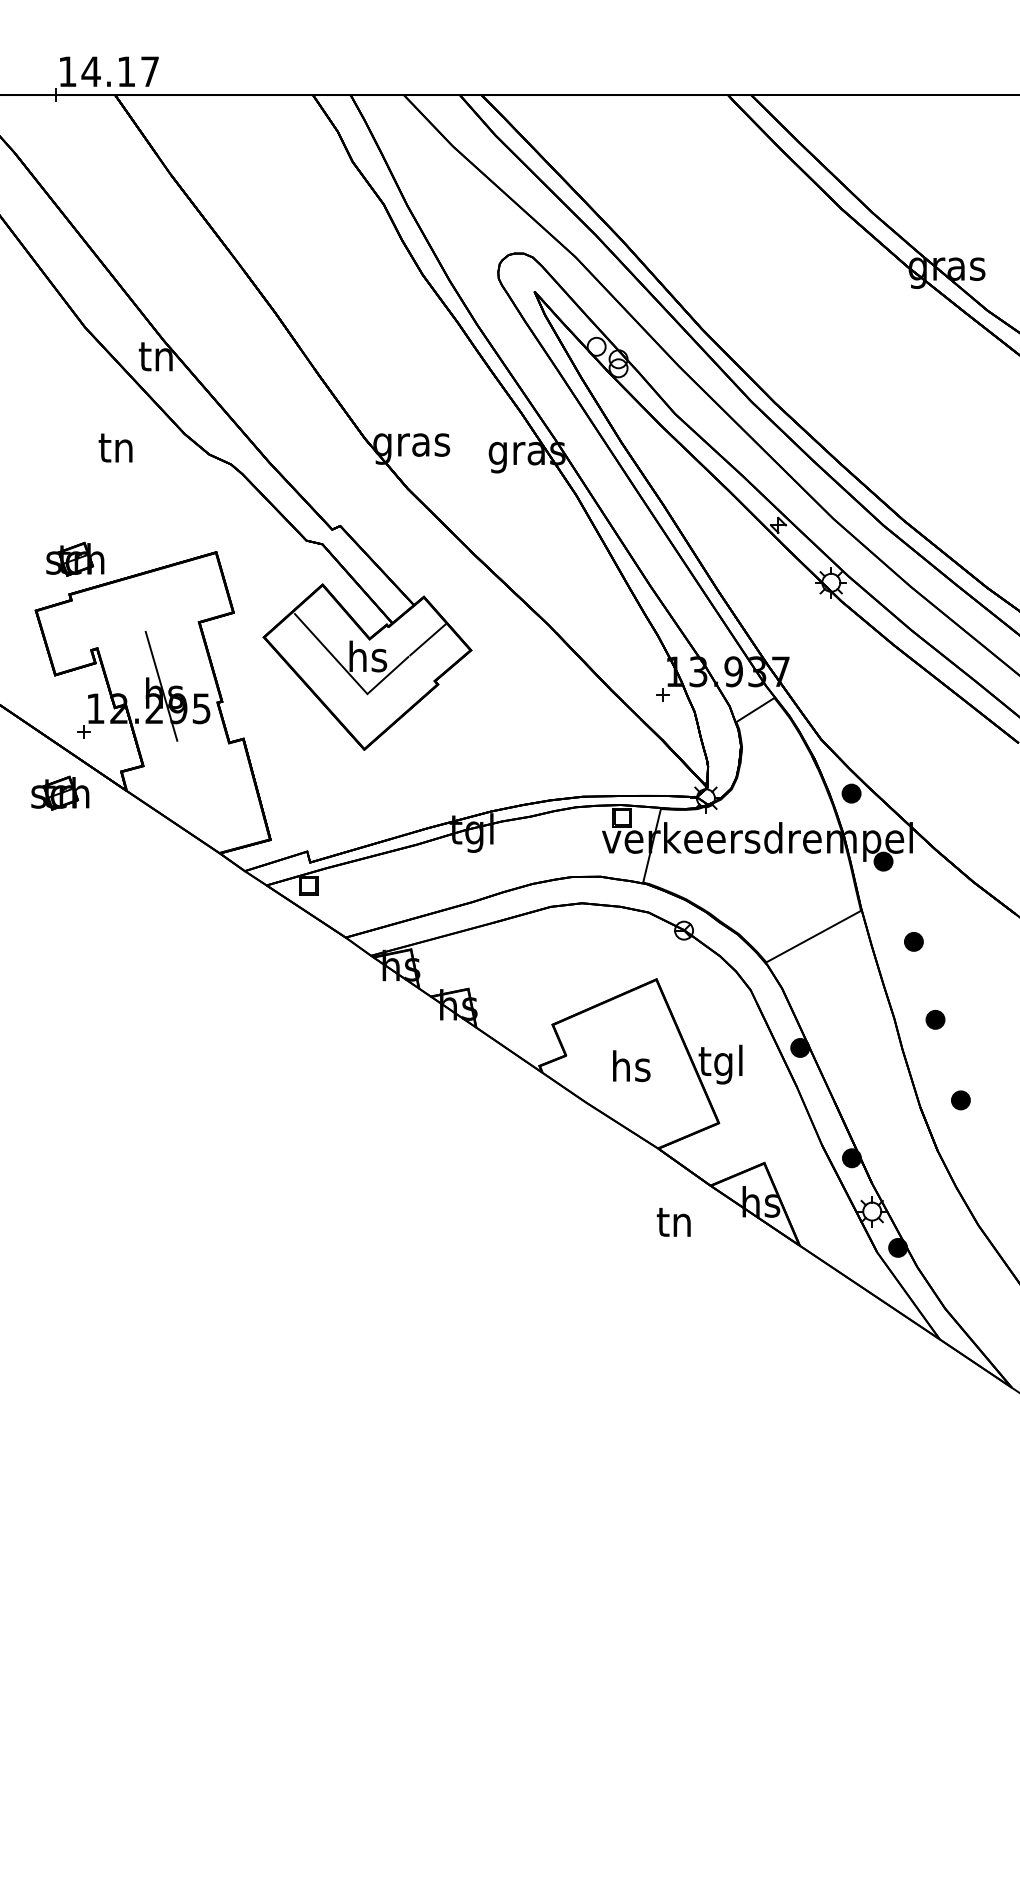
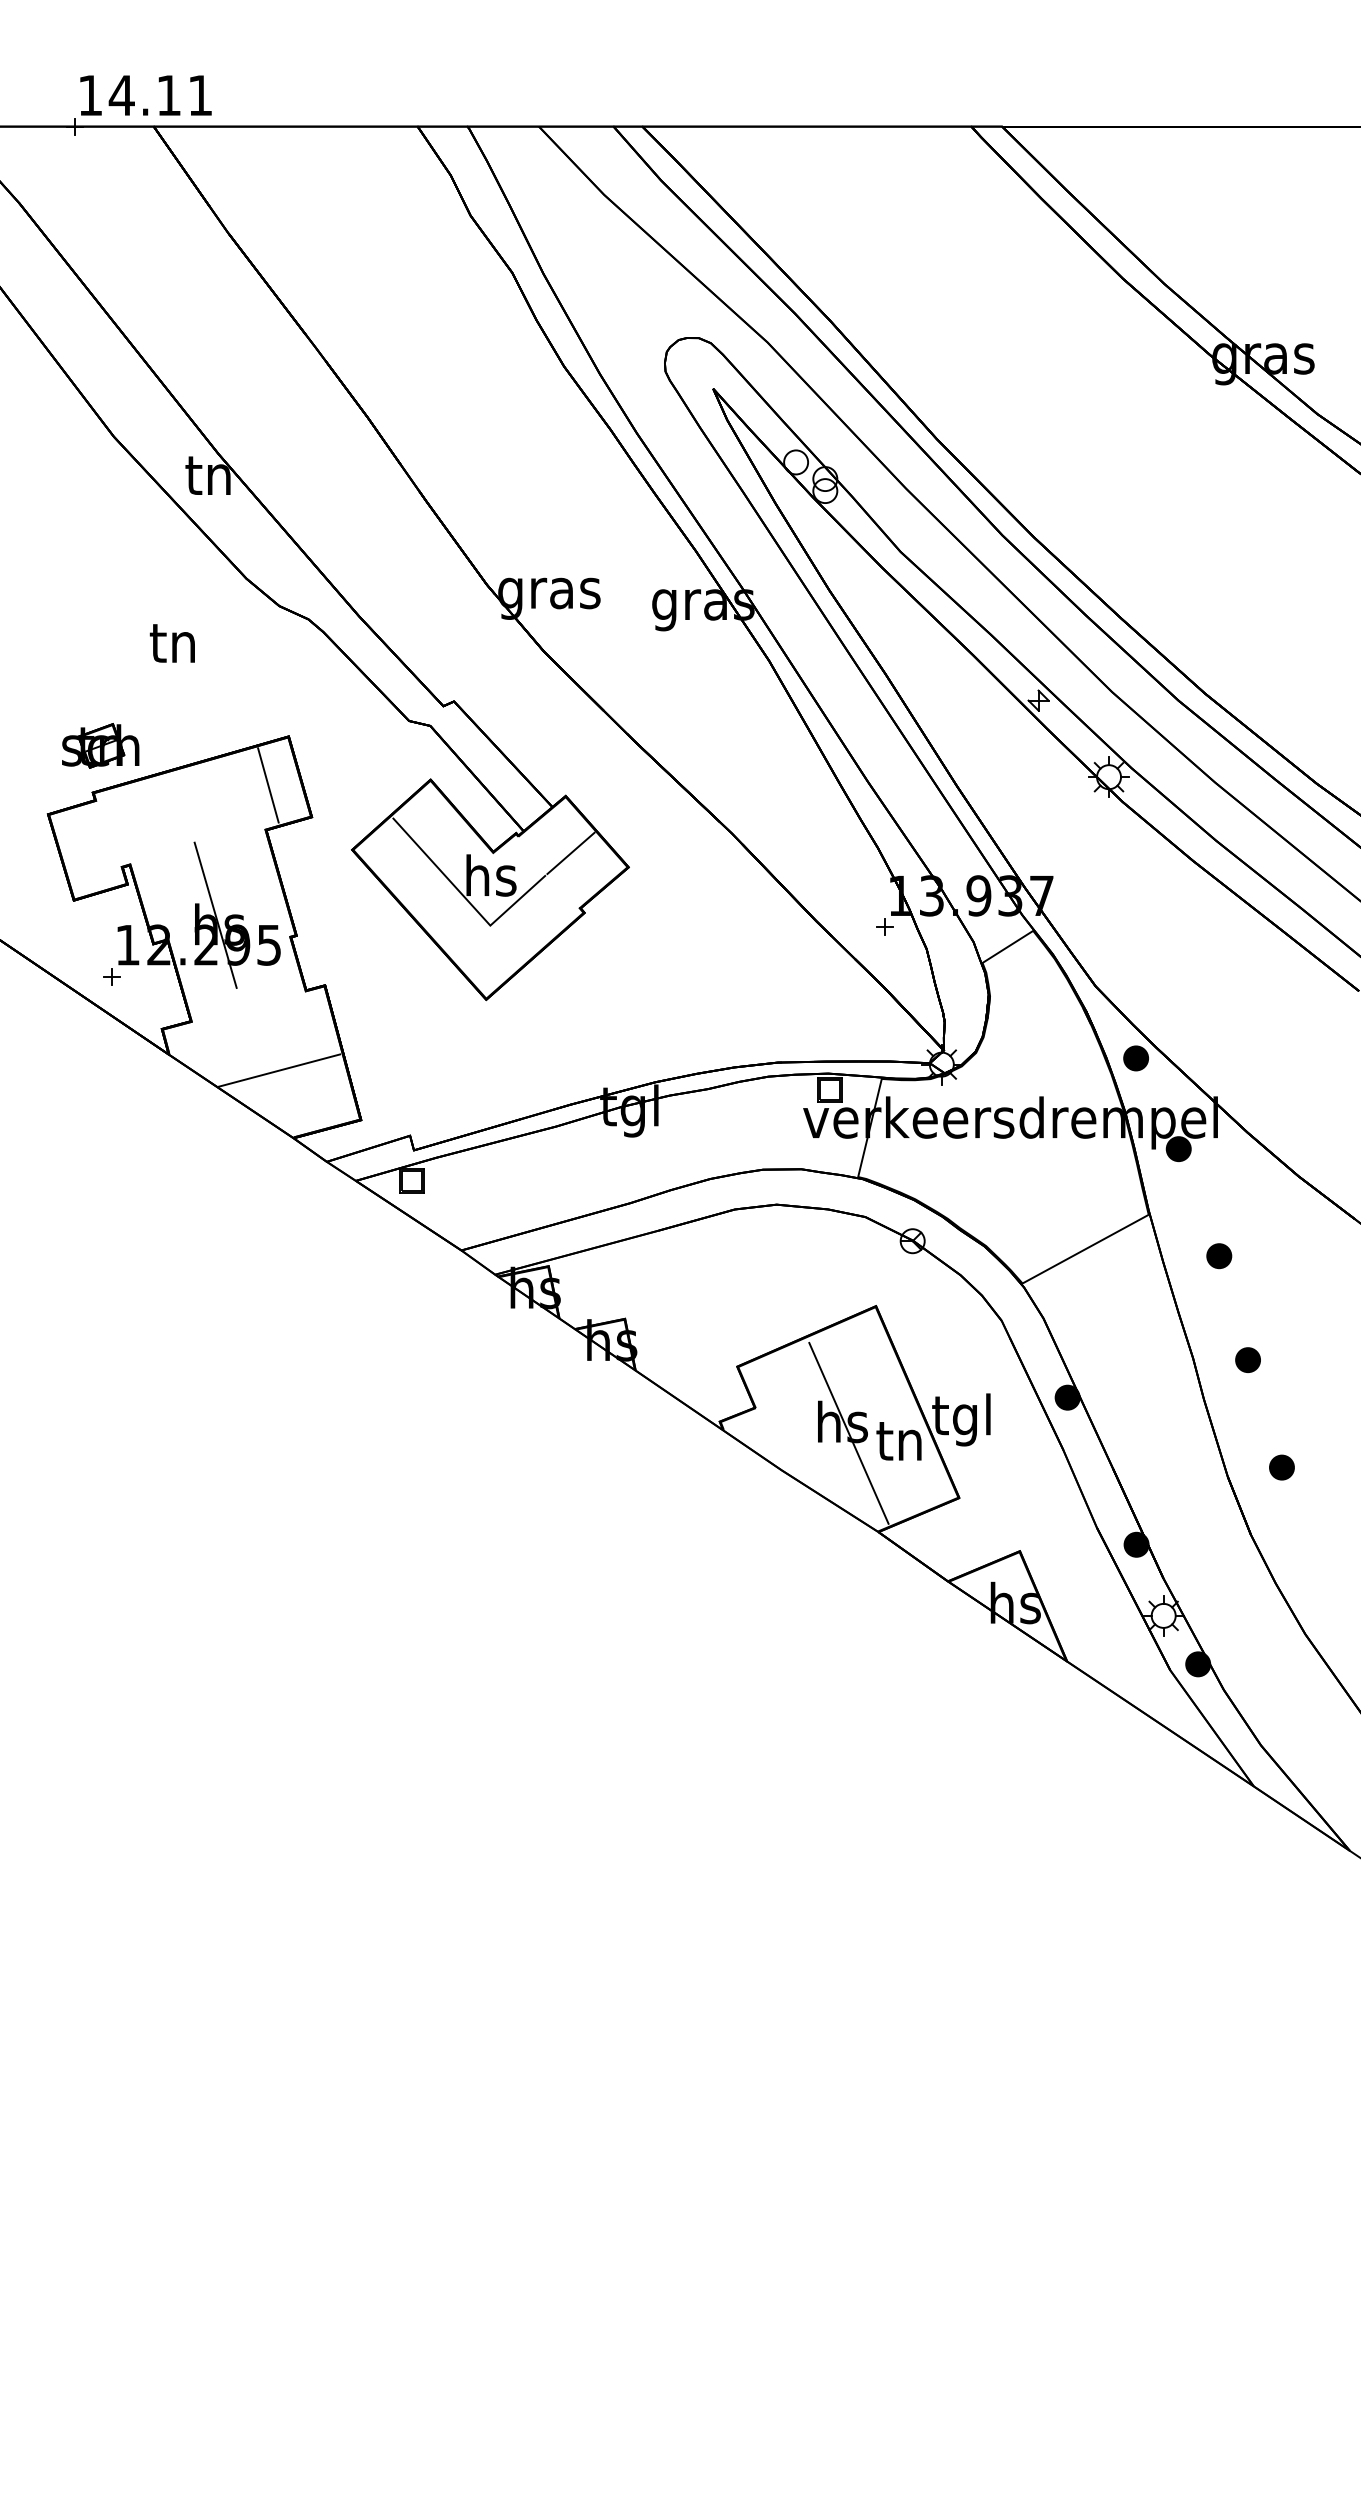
text: (150, 71) -> (200, 95), 14.17 -> 14.11
text: (114, 448) -> (171, 643), moved
line: (201, 589) -> (268, 785), added
part: (60, 792) -> (80, 1057), removed
line: (209, 802) -> (279, 1070), added
line: (635, 1074) -> (848, 1432), added
text: (673, 1222) -> (898, 1441), moved

